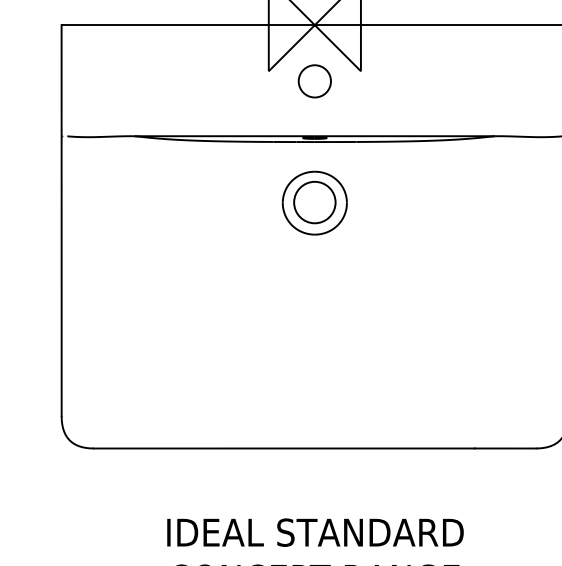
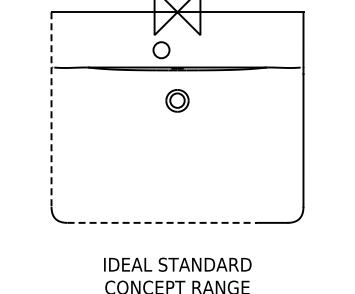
circle: (314, 81) -> (161, 50), moved
part: (314, 202) -> (177, 100), size x0.7
line: (61, 222) -> (51, 110), solid -> dashed
line: (284, 447) -> (162, 222), solid -> dashed

